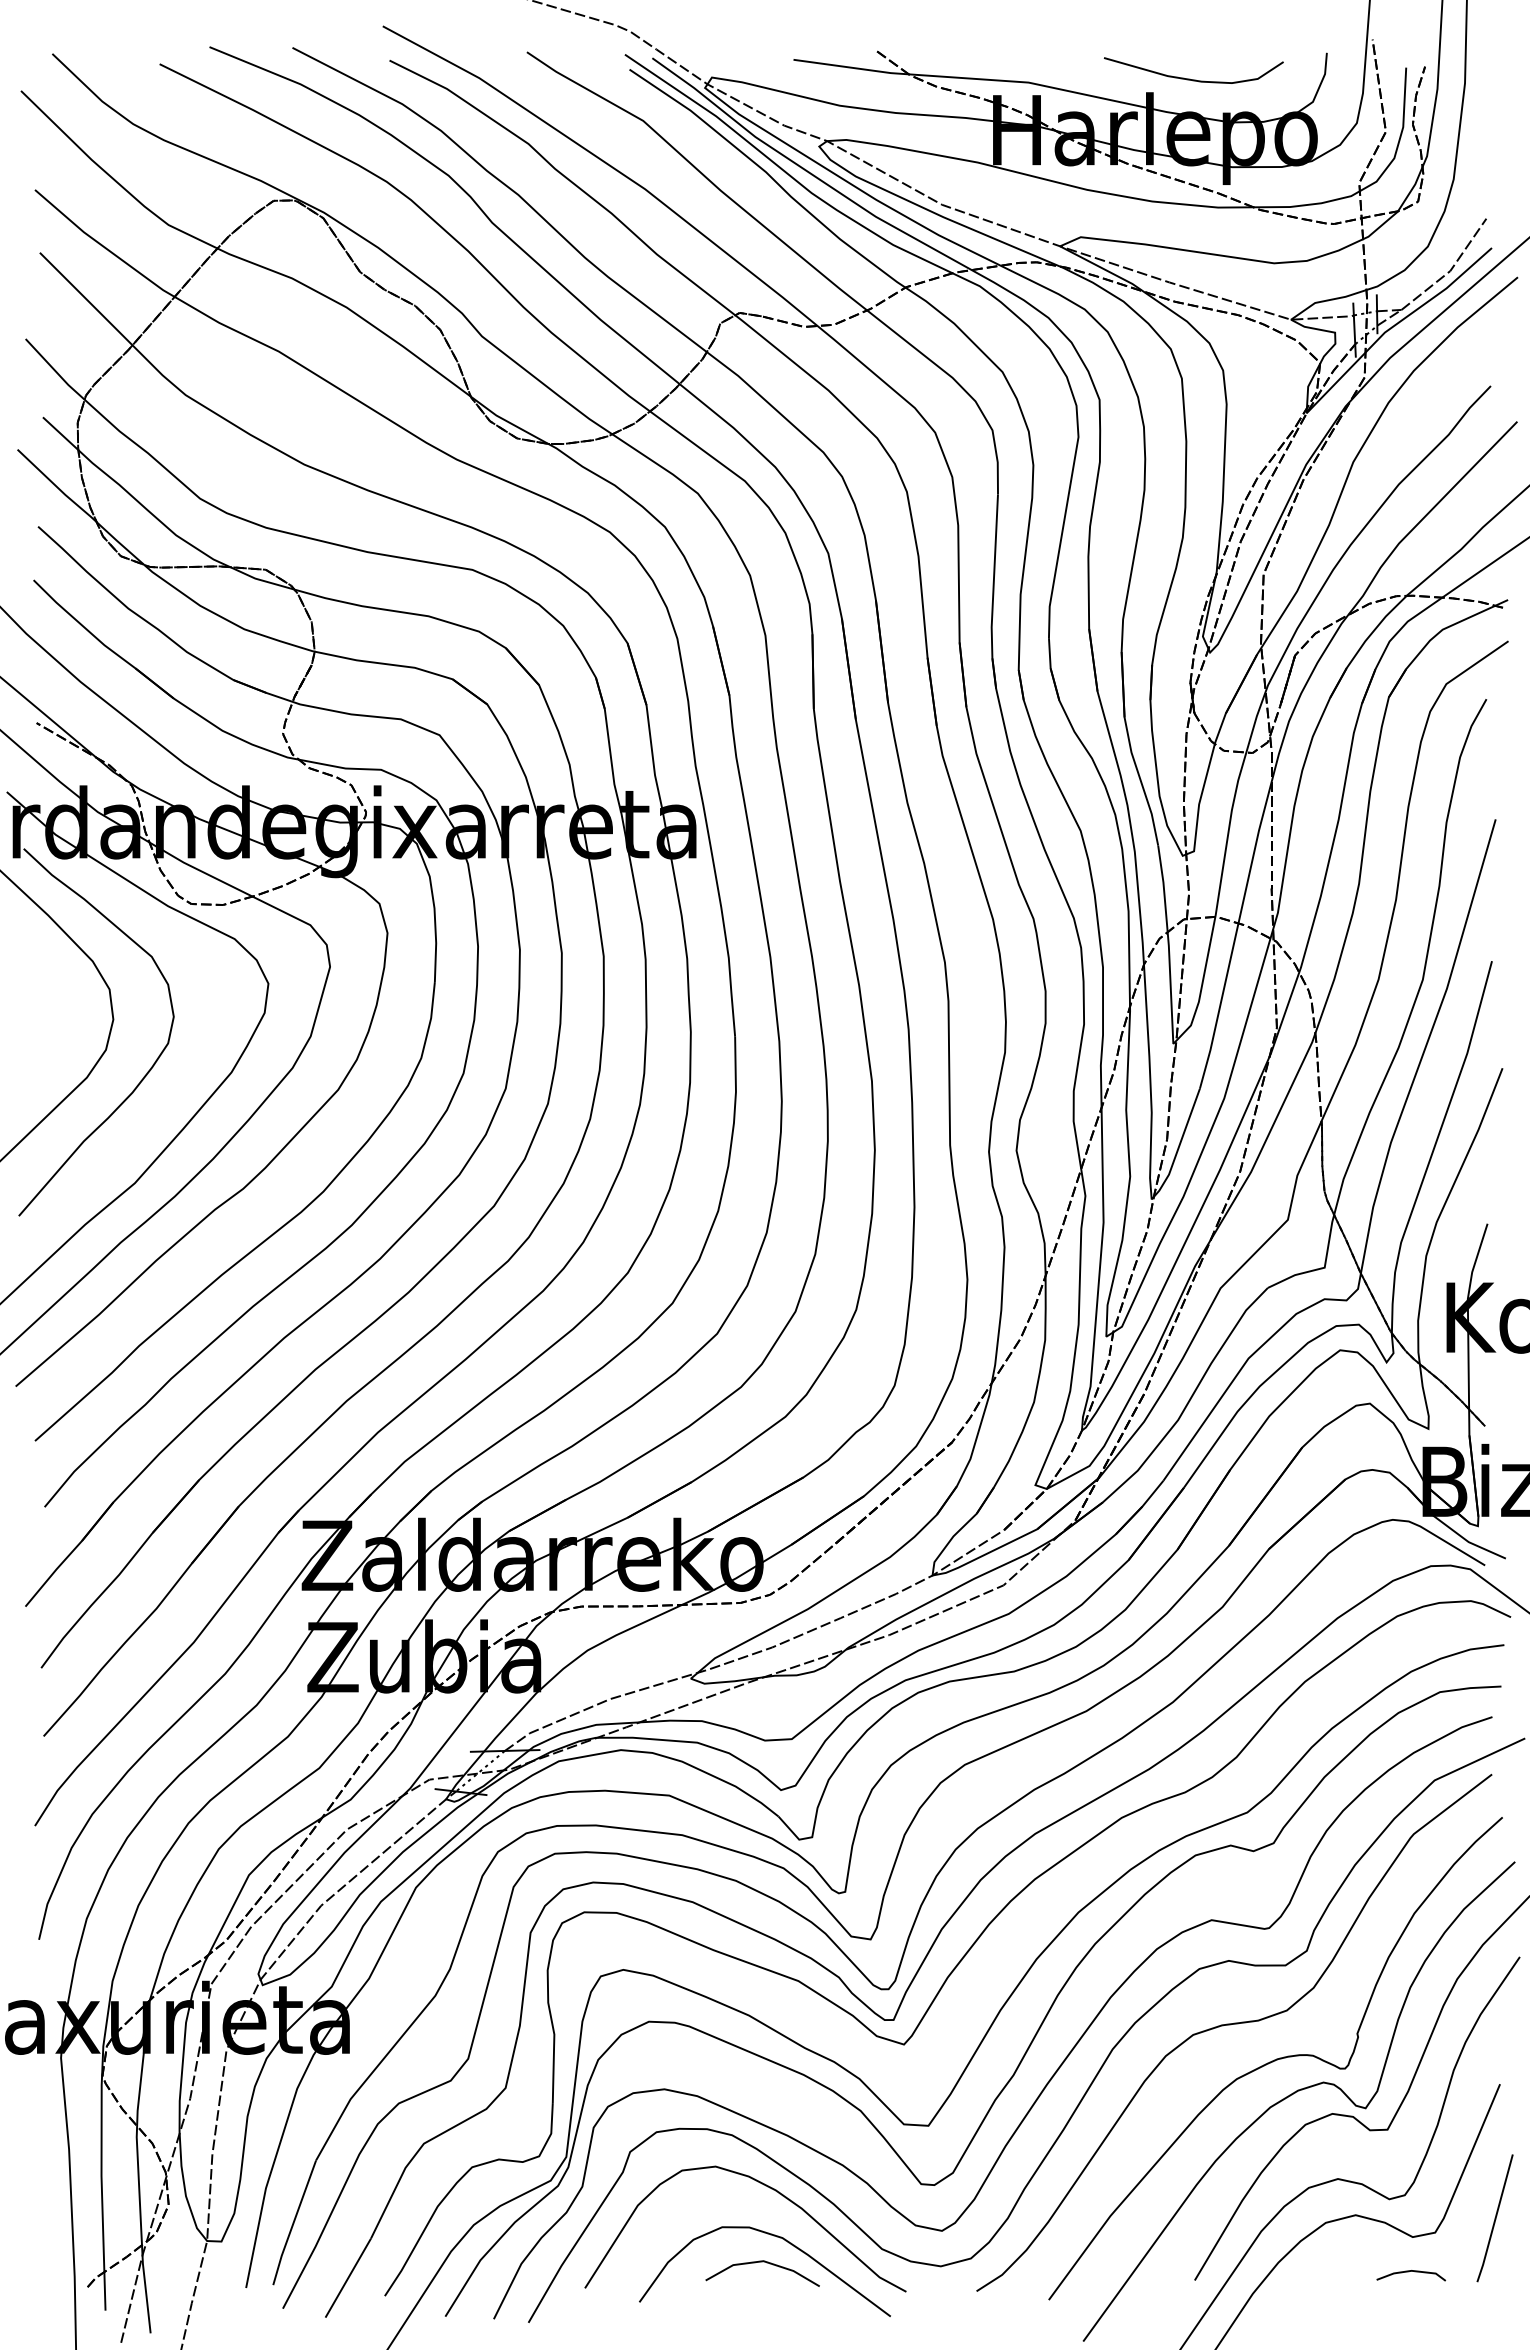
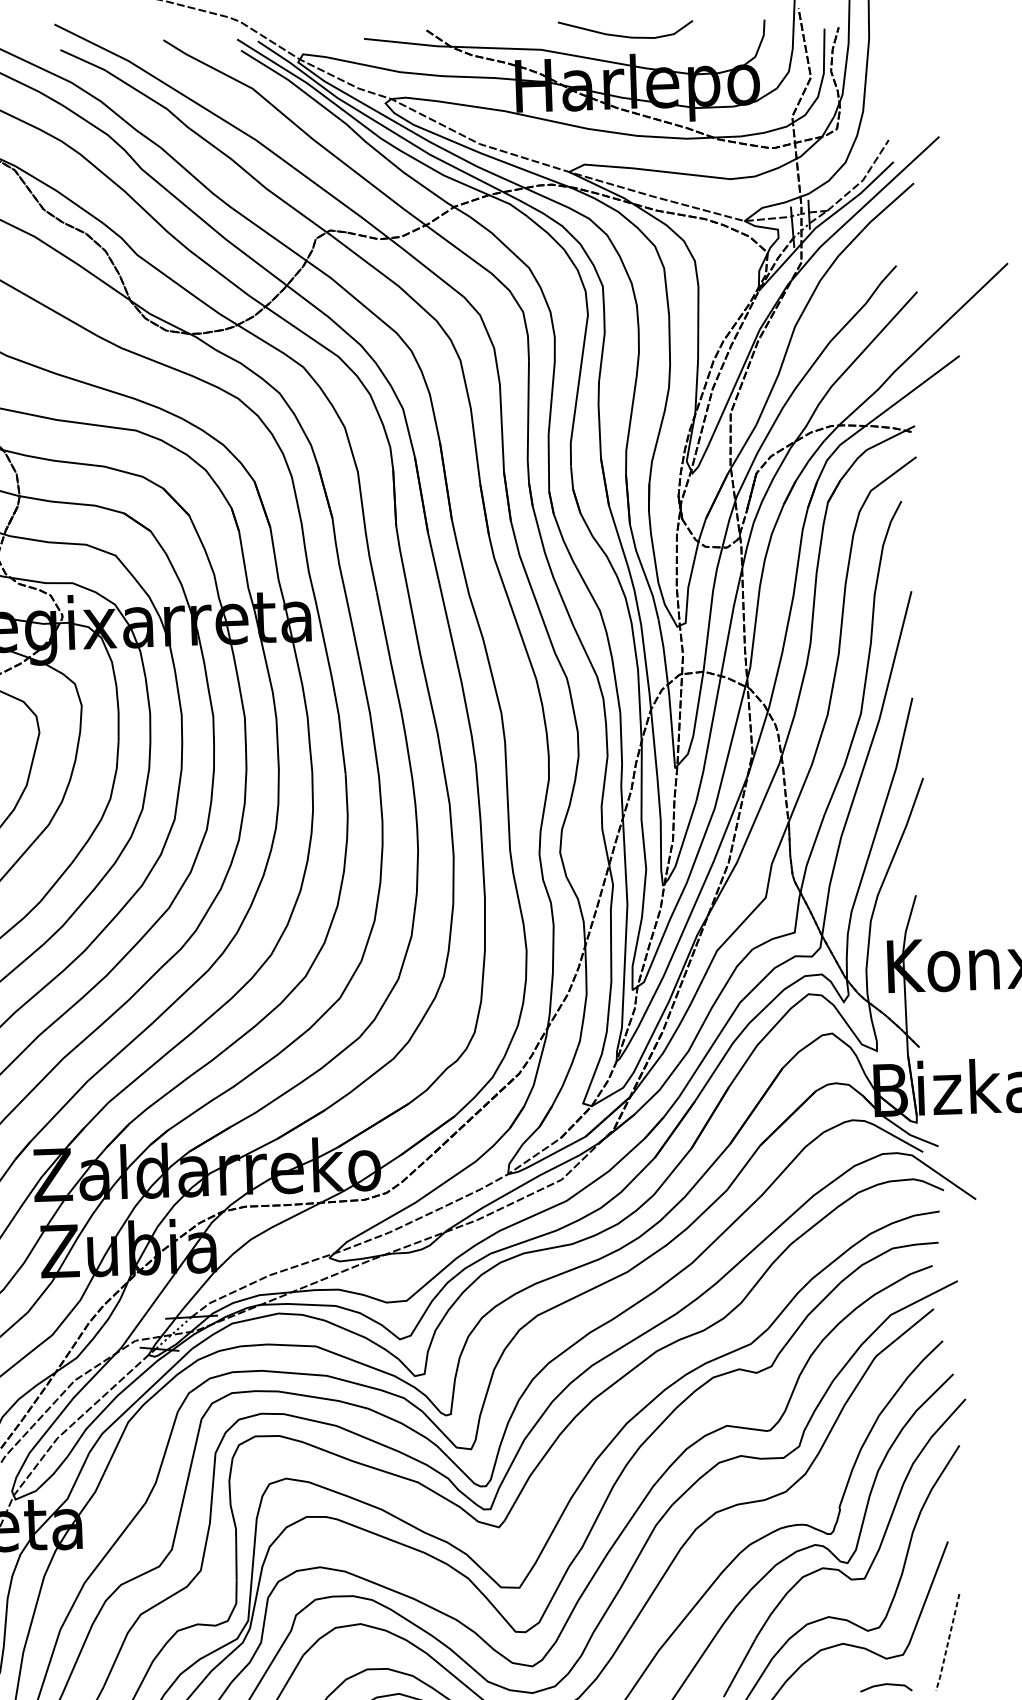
curve: (1190, 78) -> (623, 35), moved
line: (1495, 2219) -> (948, 1643), solid -> dashed

